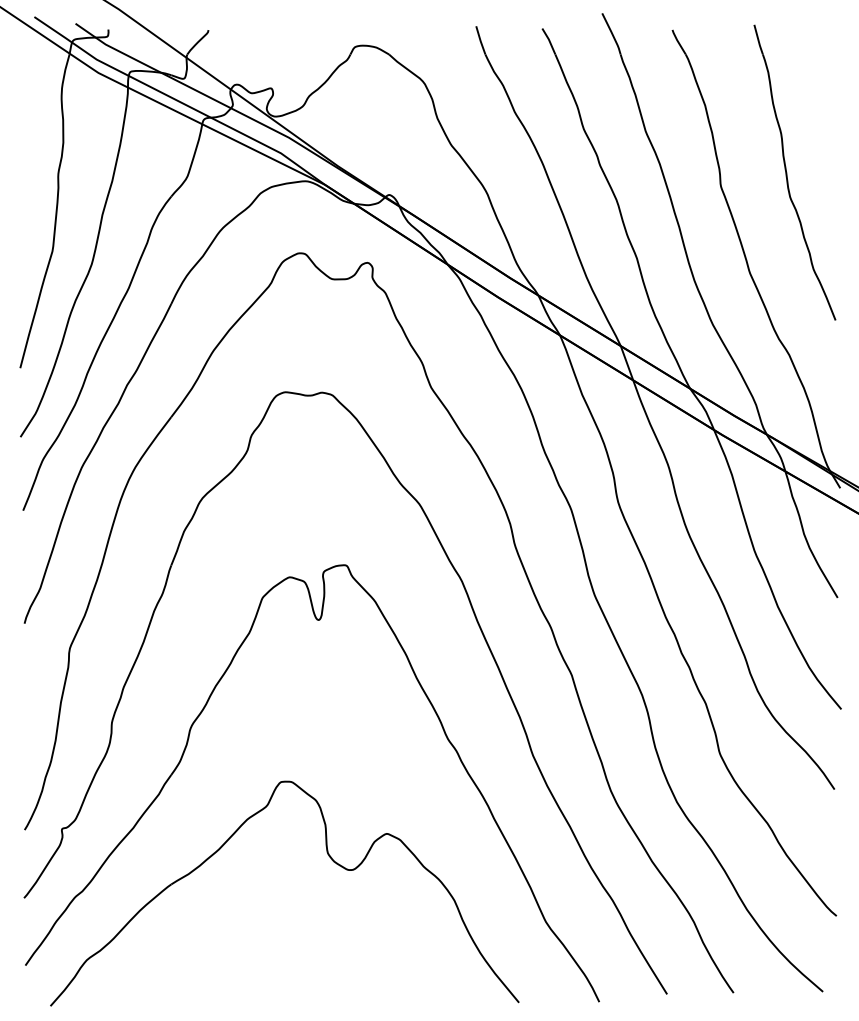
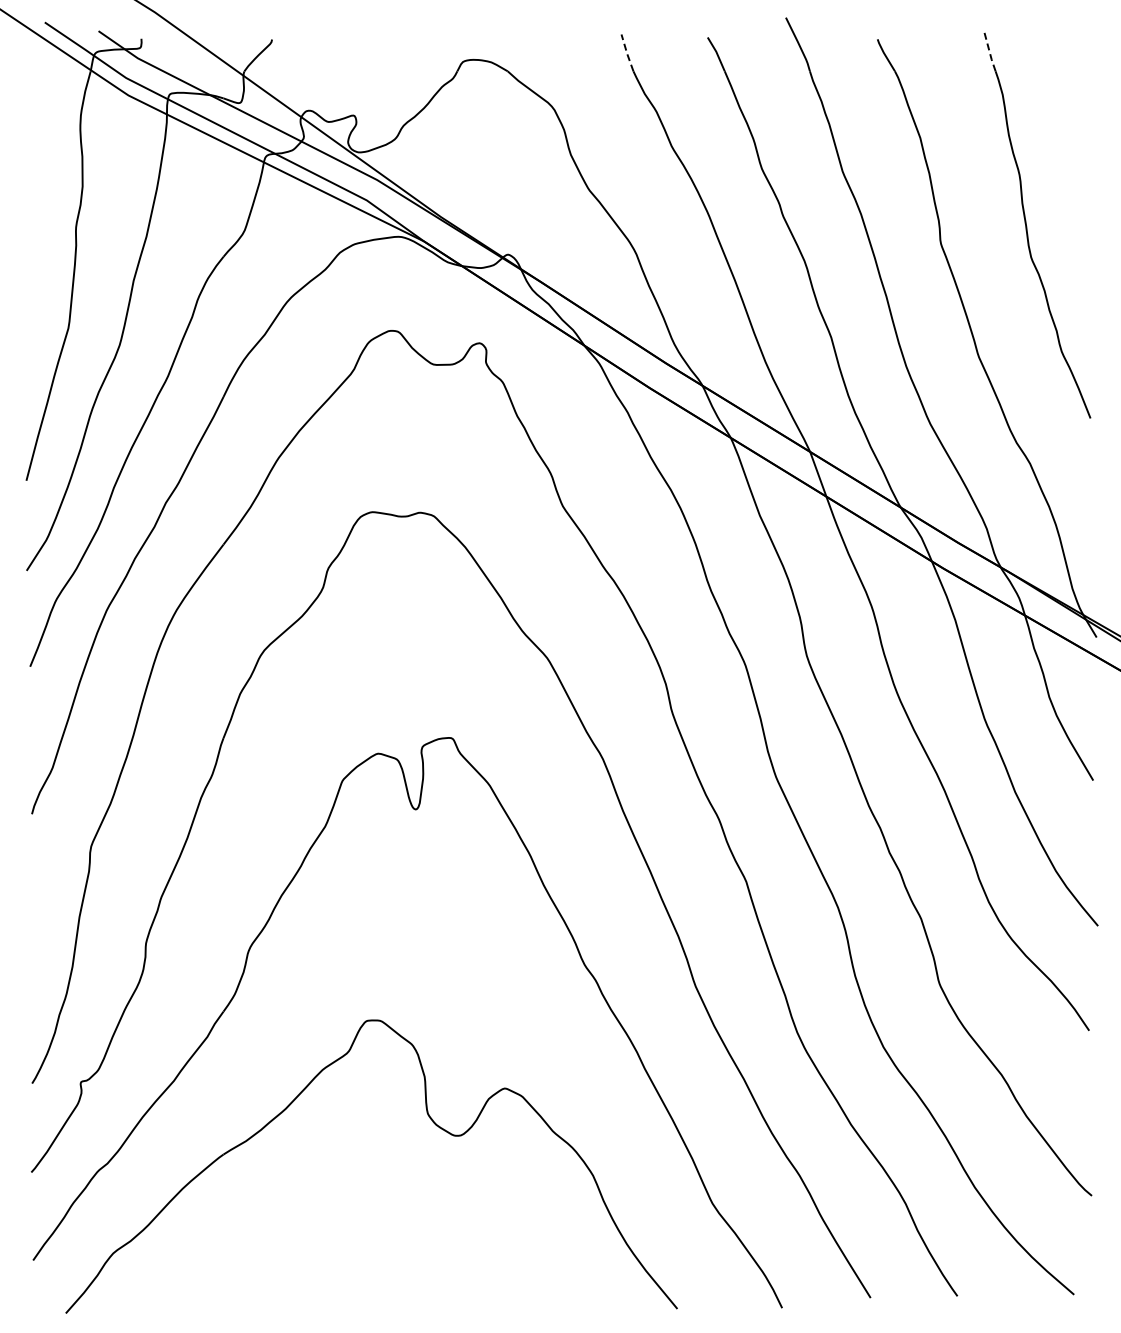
line: (480, 40) -> (627, 53), solid -> dashed
line: (758, 40) -> (989, 52), solid -> dashed

